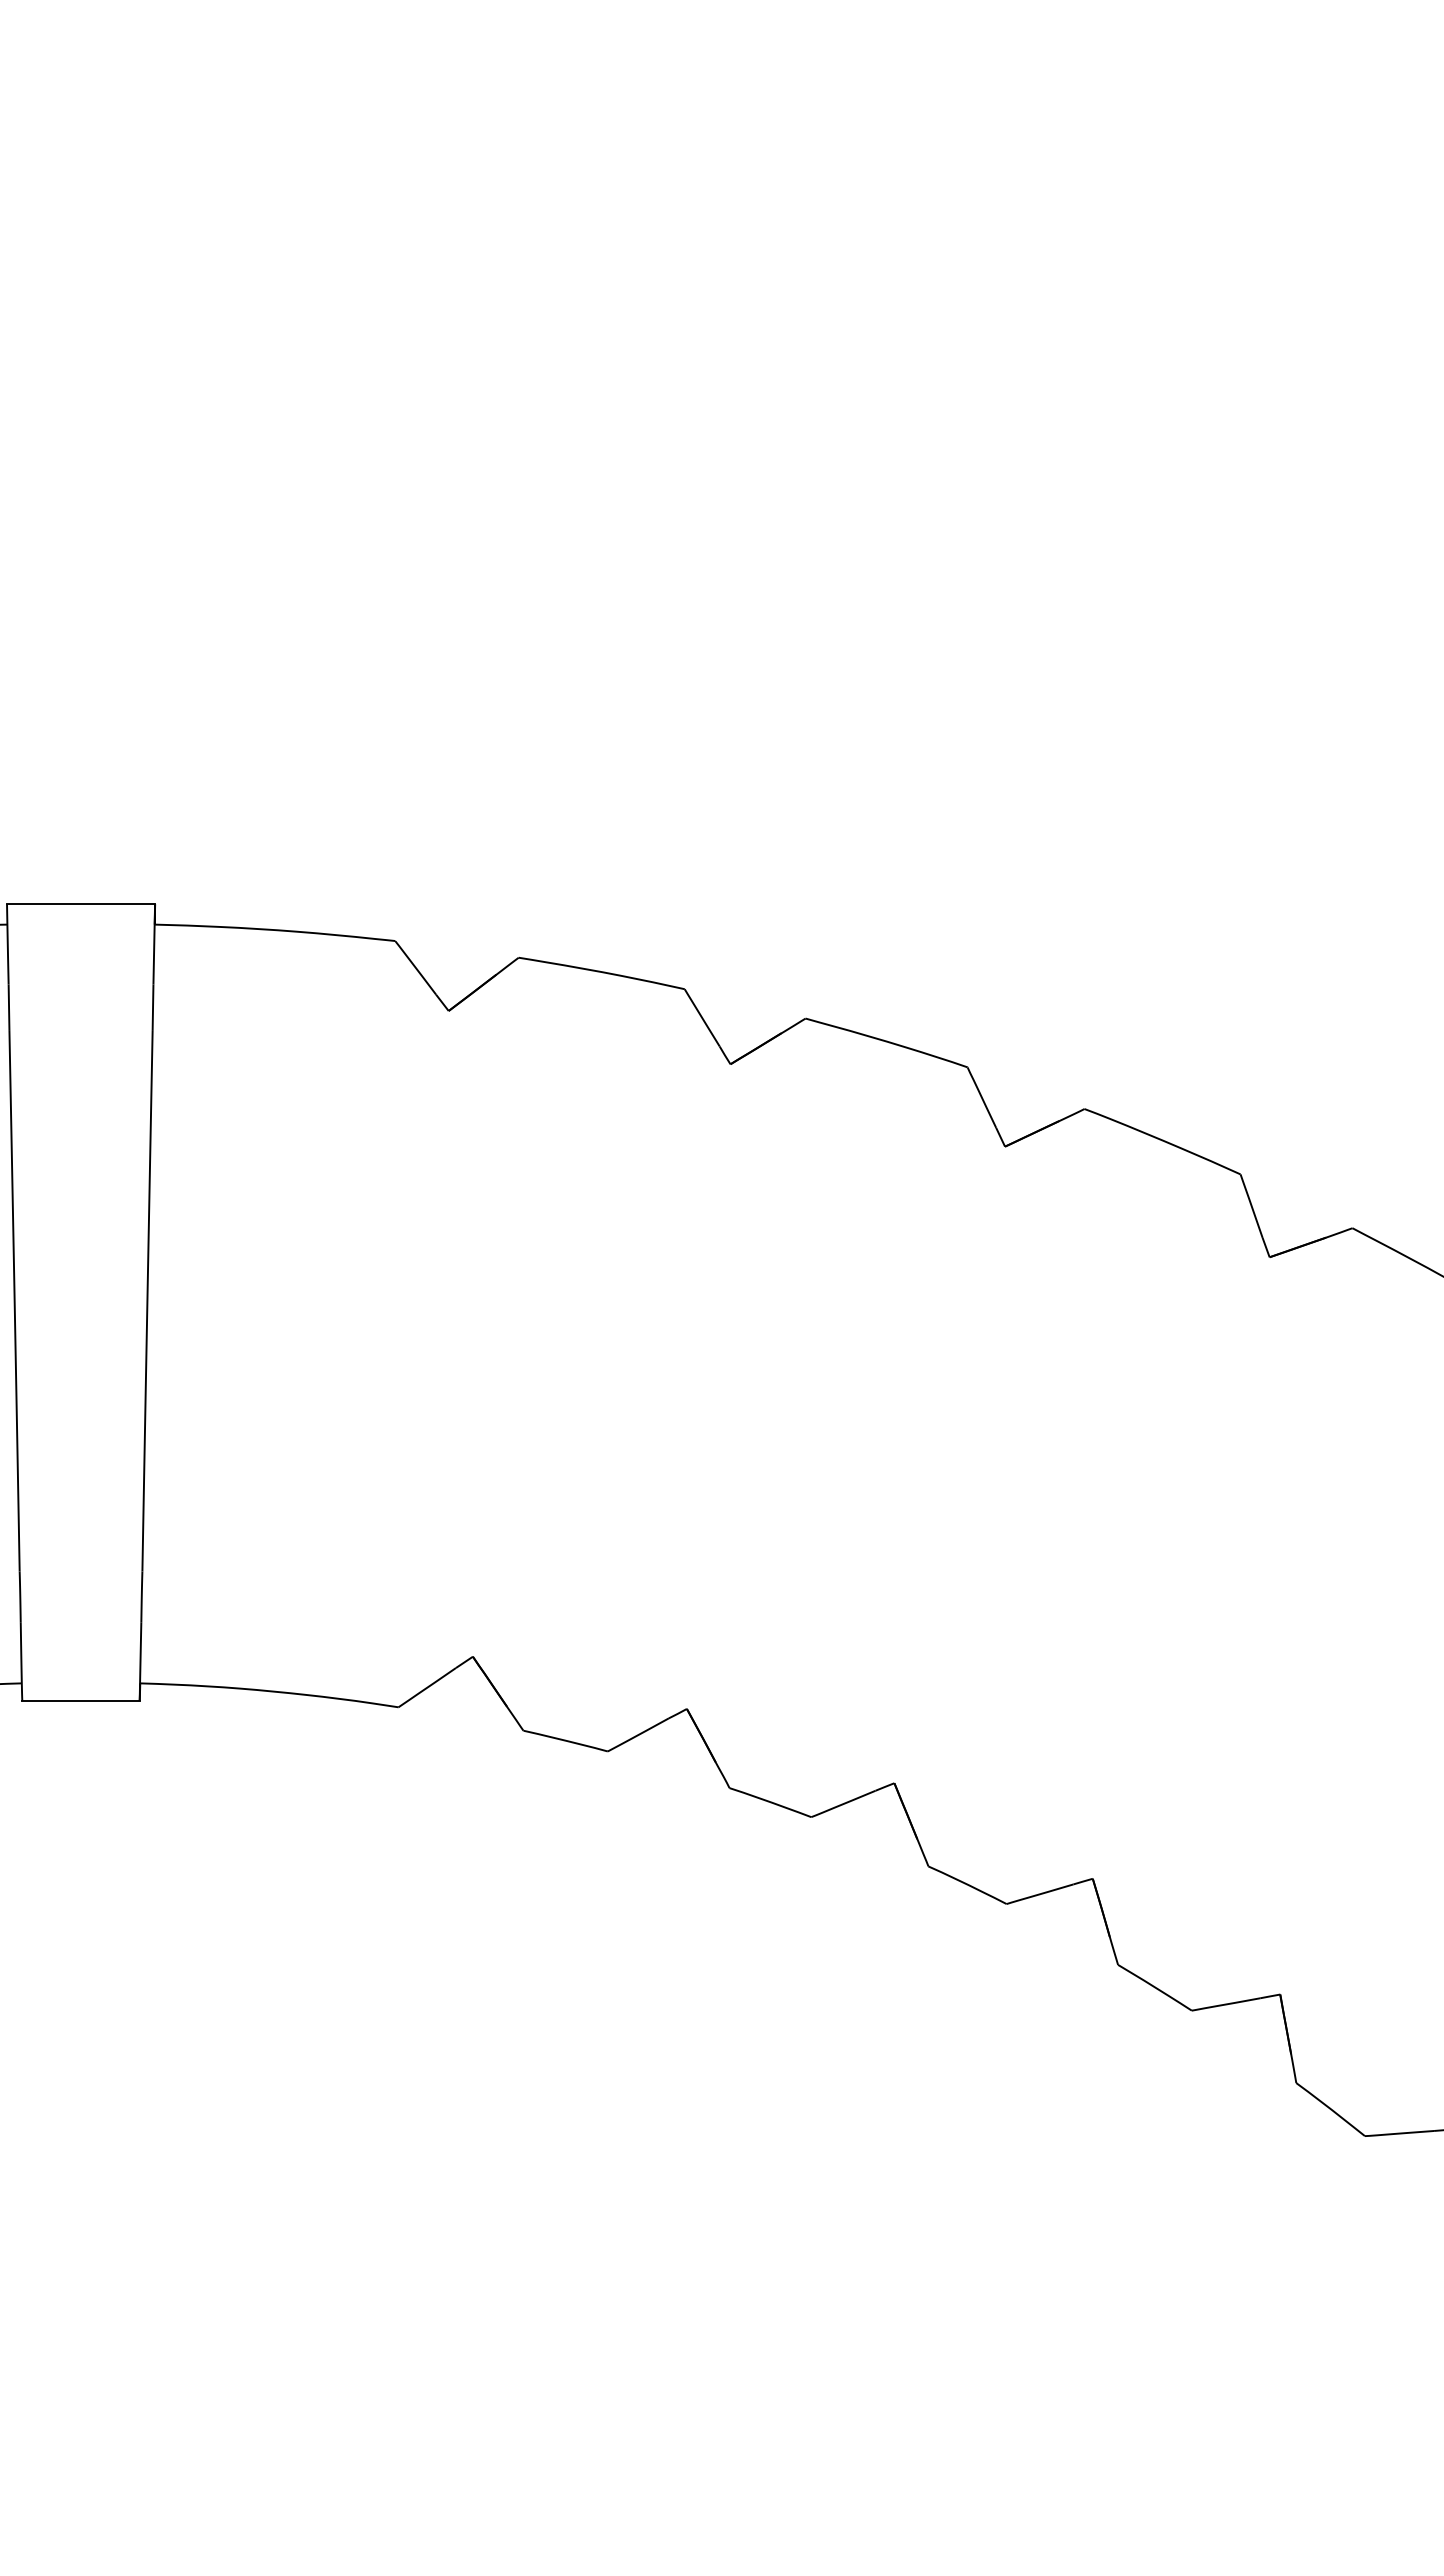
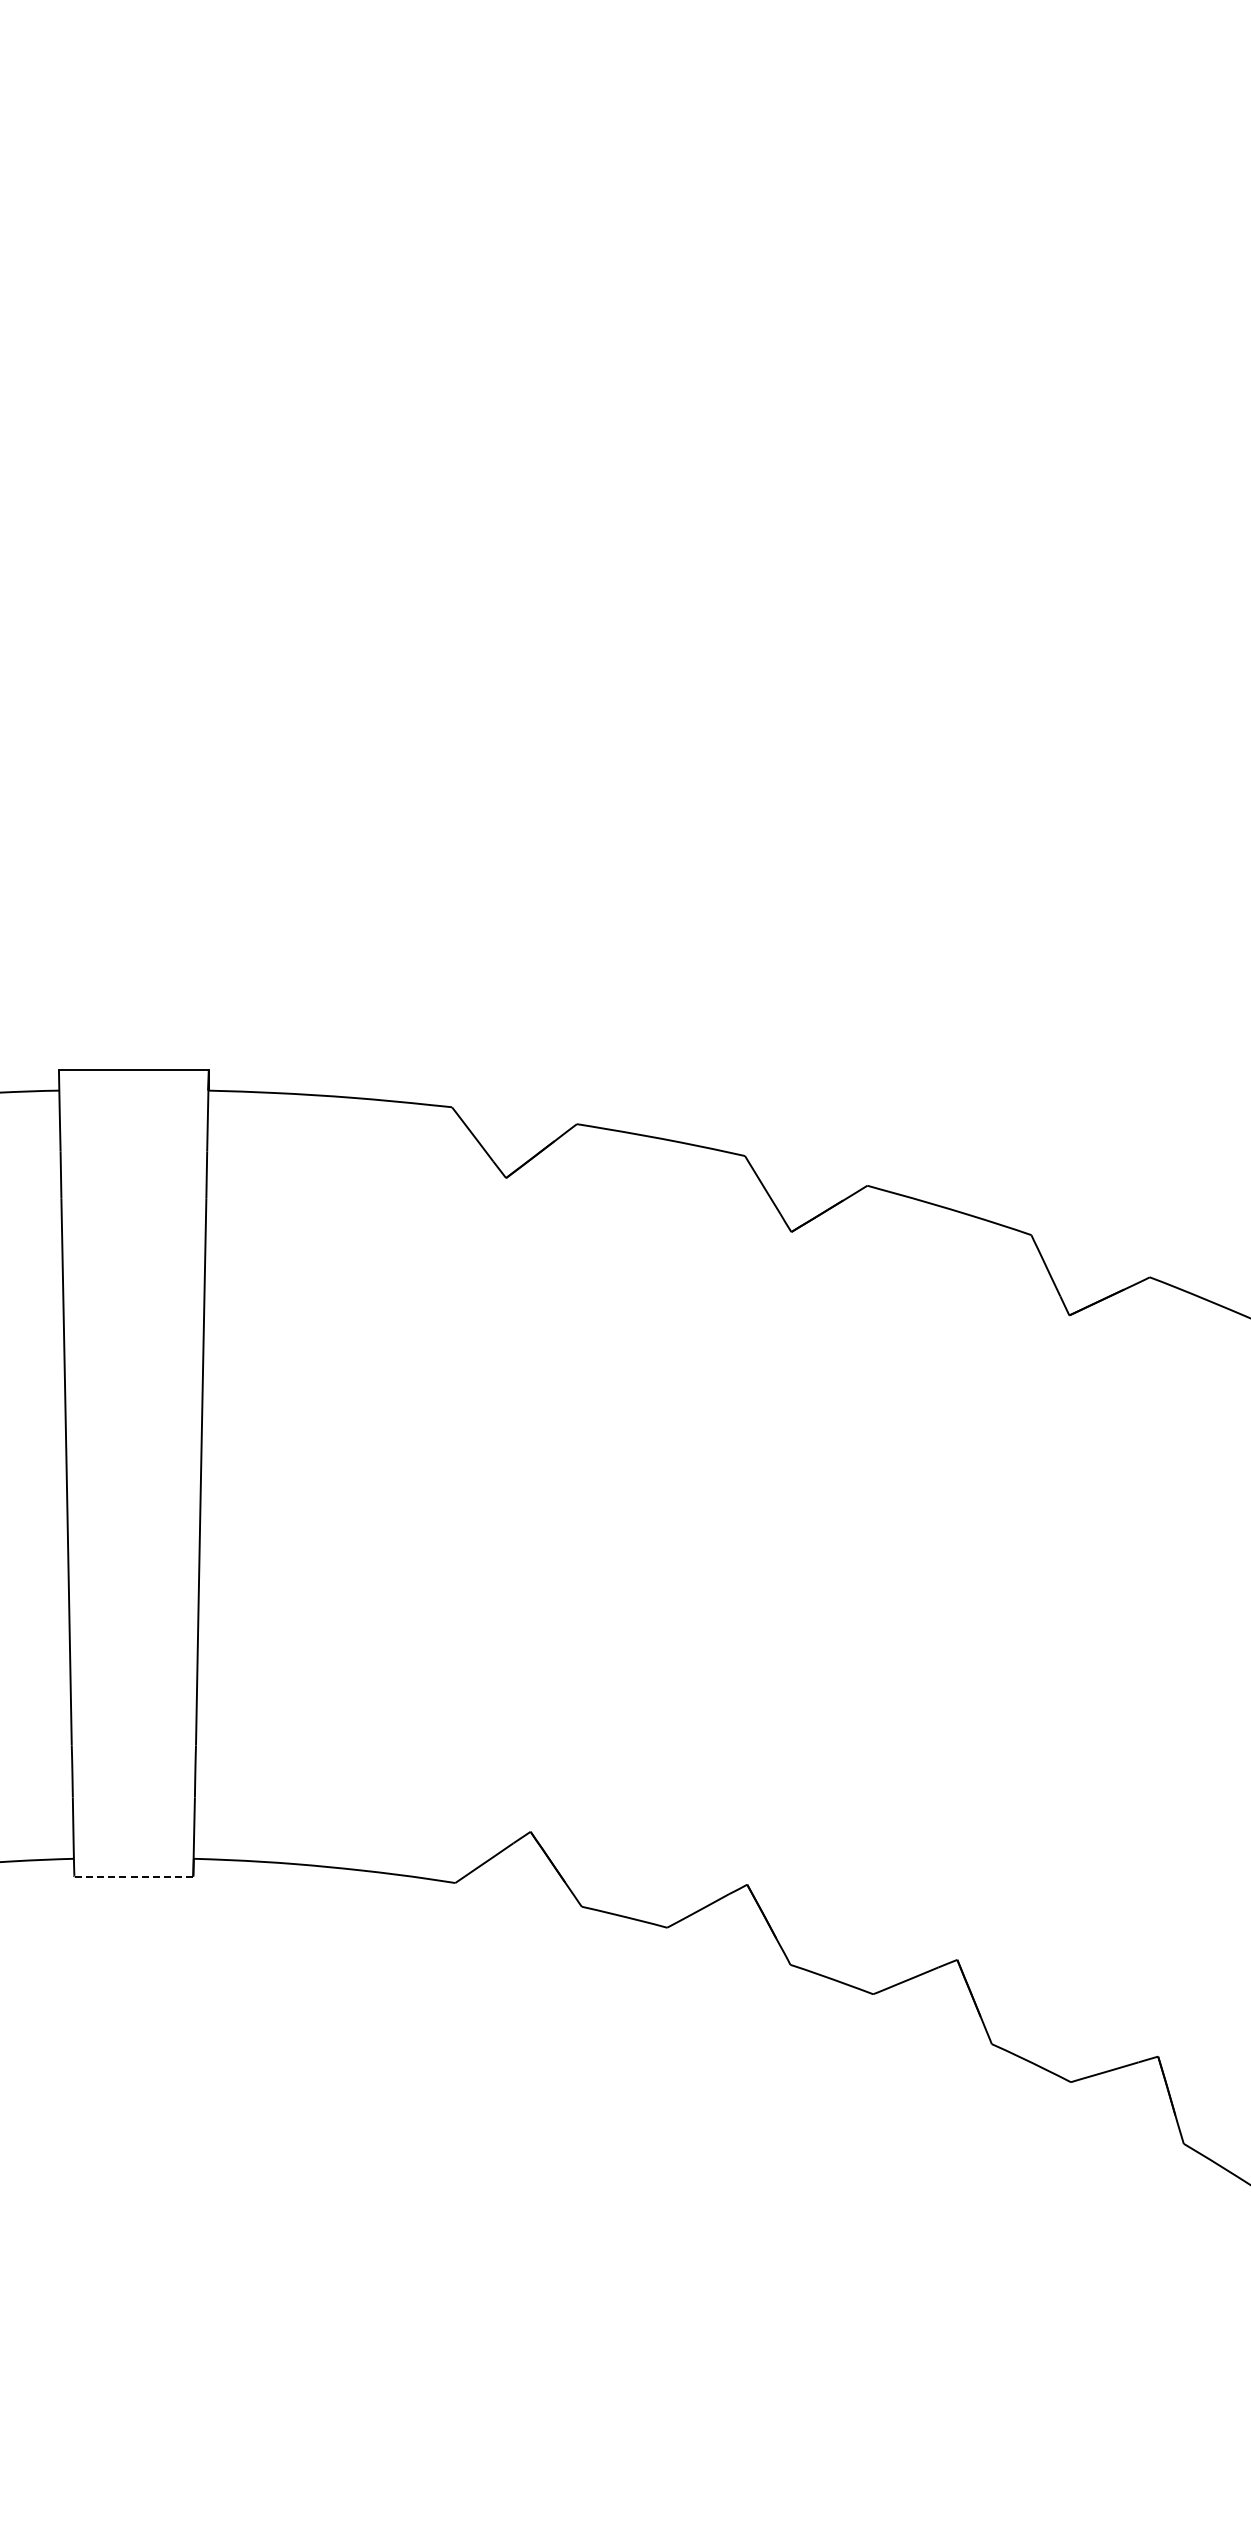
line: (81, 1700) -> (134, 1876), solid -> dashed

